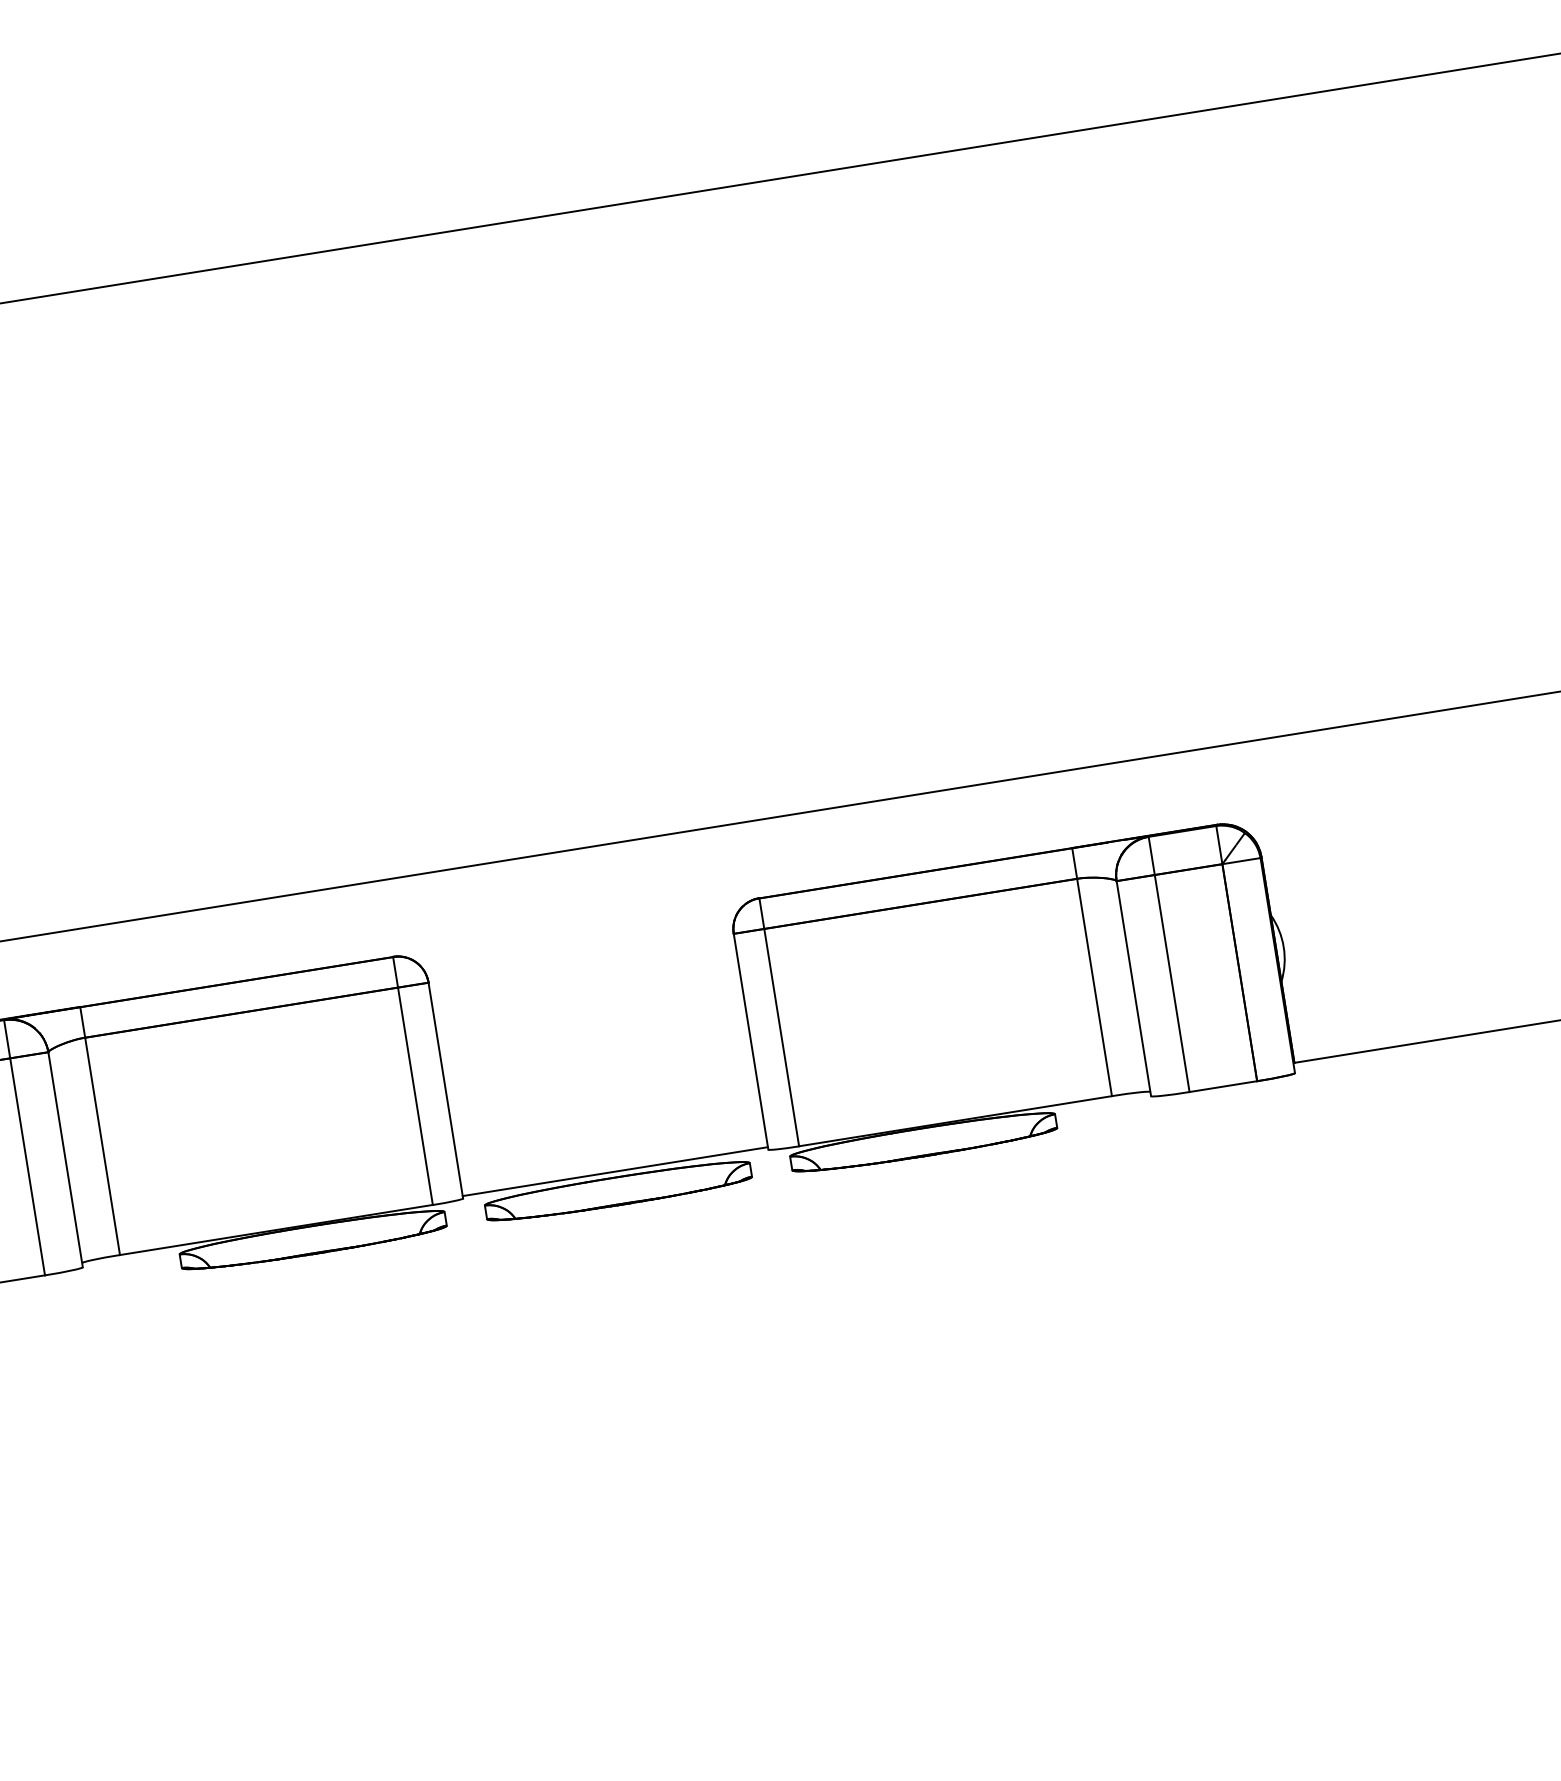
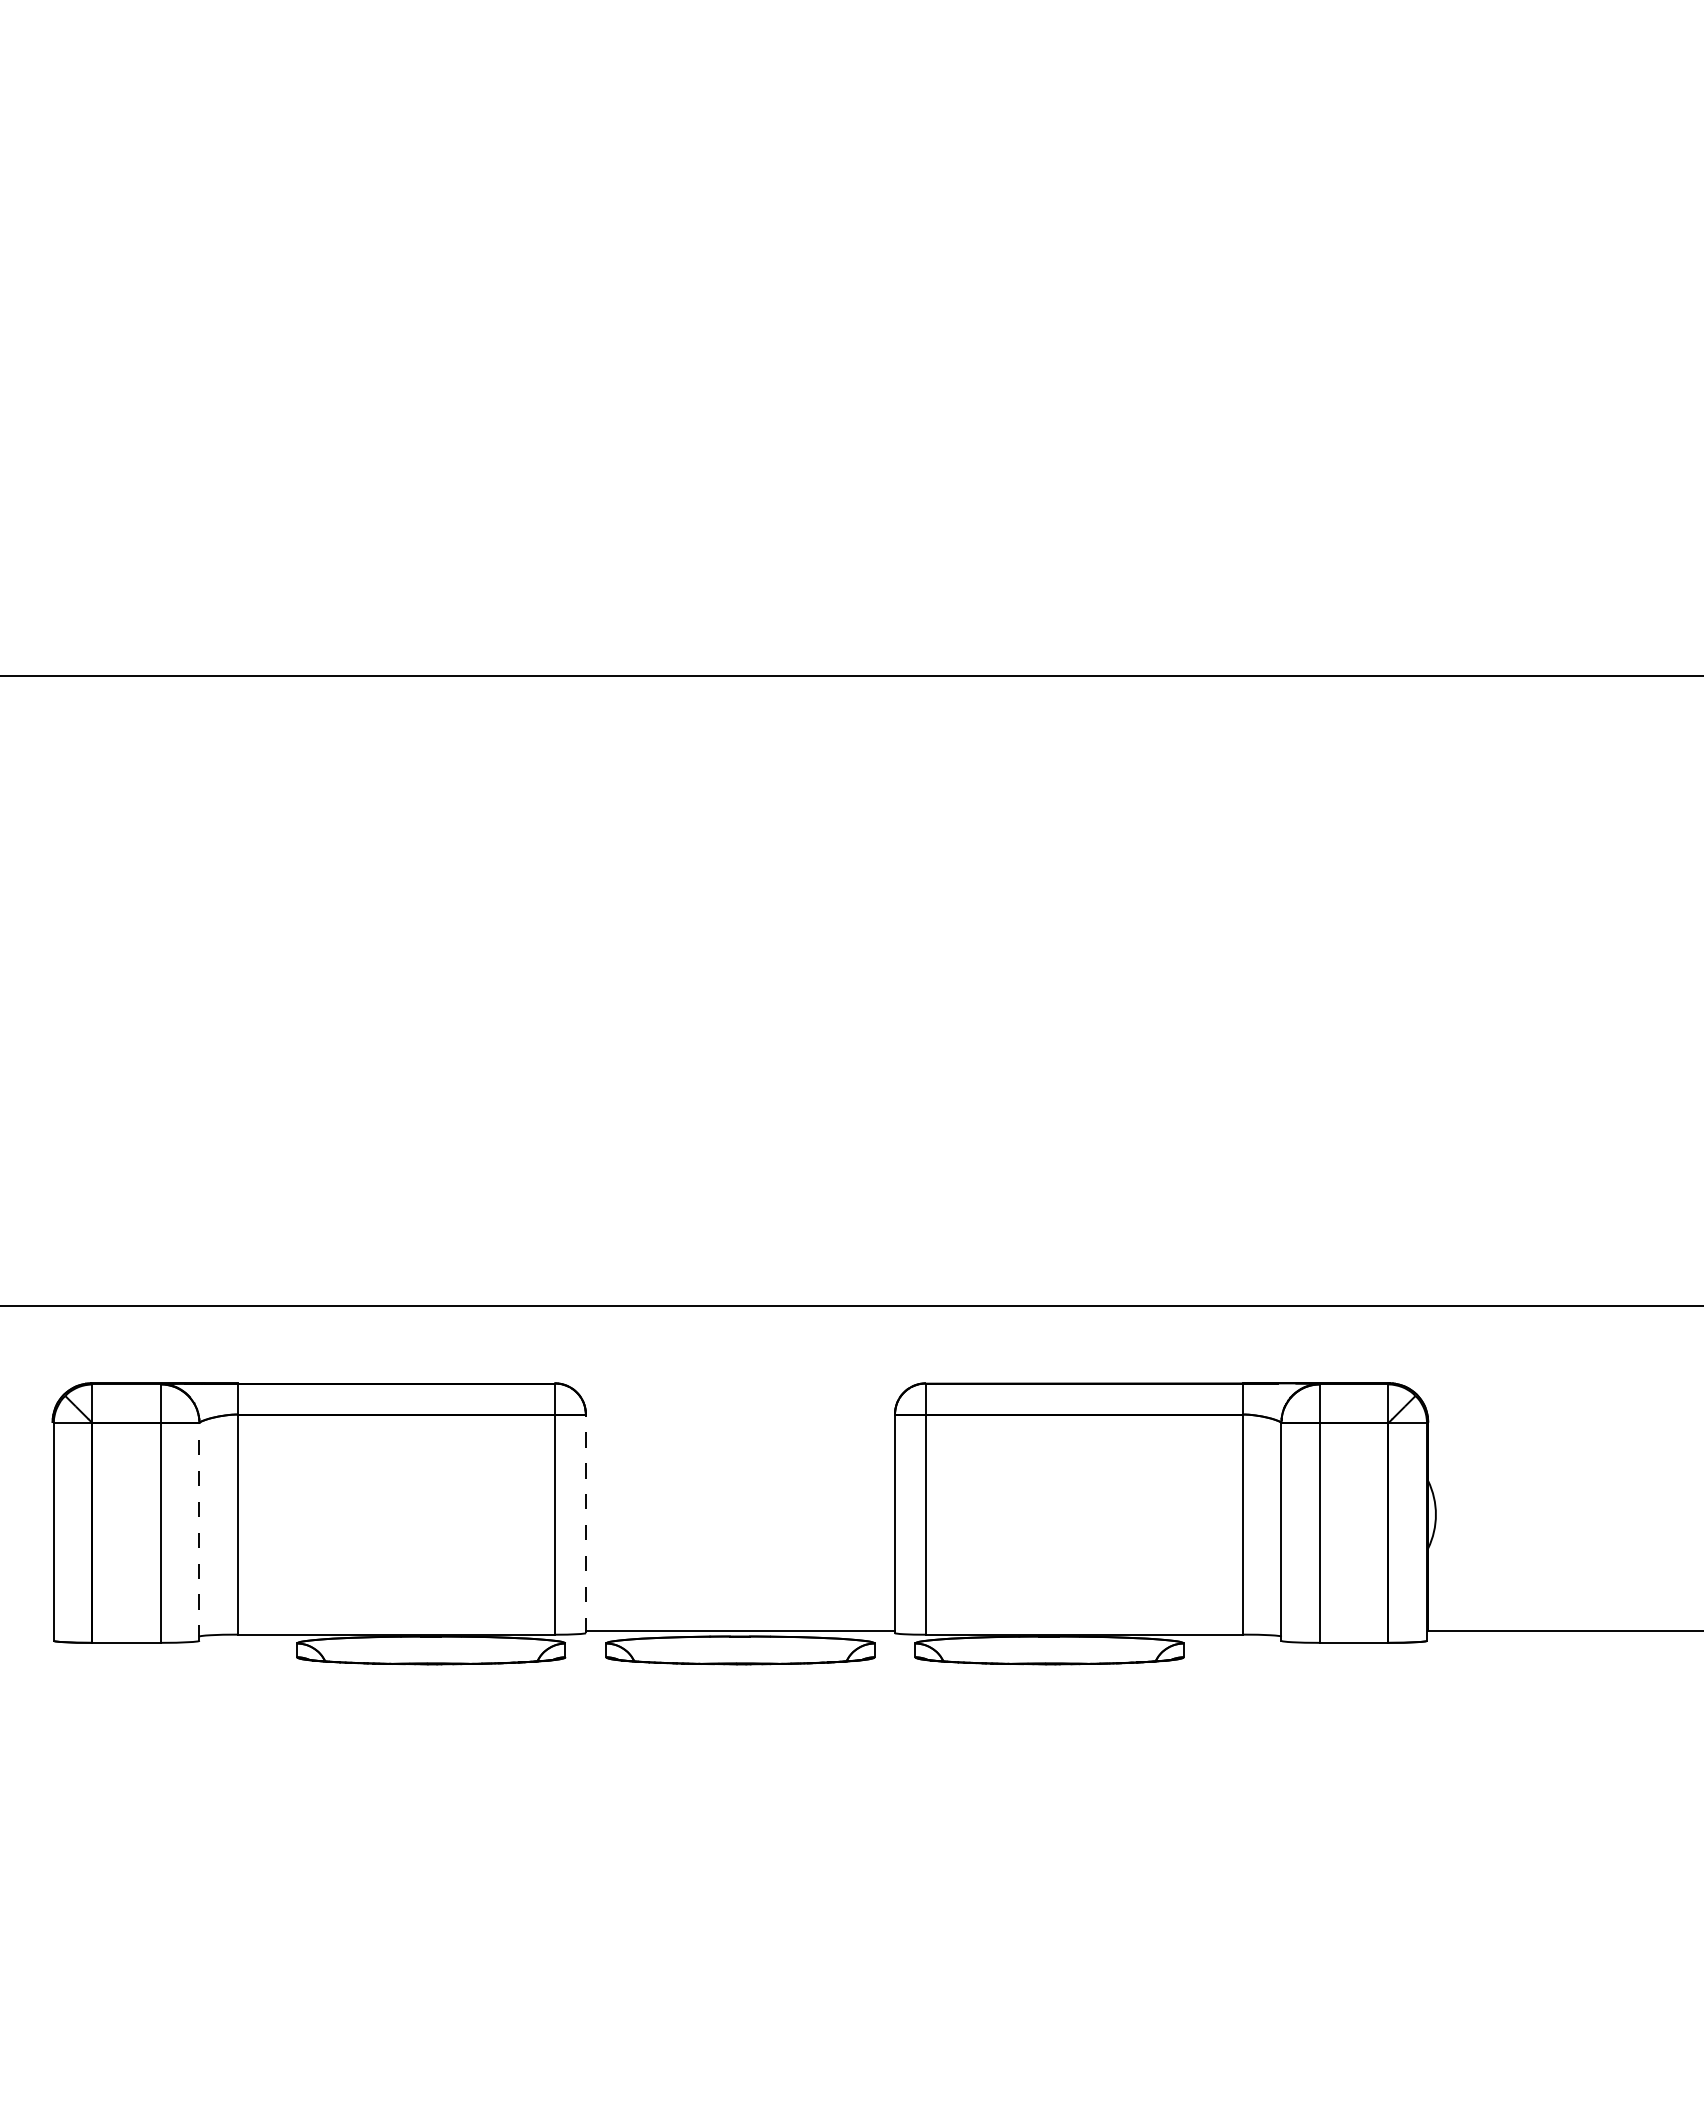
line: (445, 1090) -> (585, 1523), solid -> dashed
line: (65, 1159) -> (199, 1531), solid -> dashed

